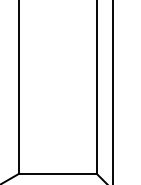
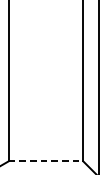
line: (57, 173) -> (45, 161), solid -> dashed

